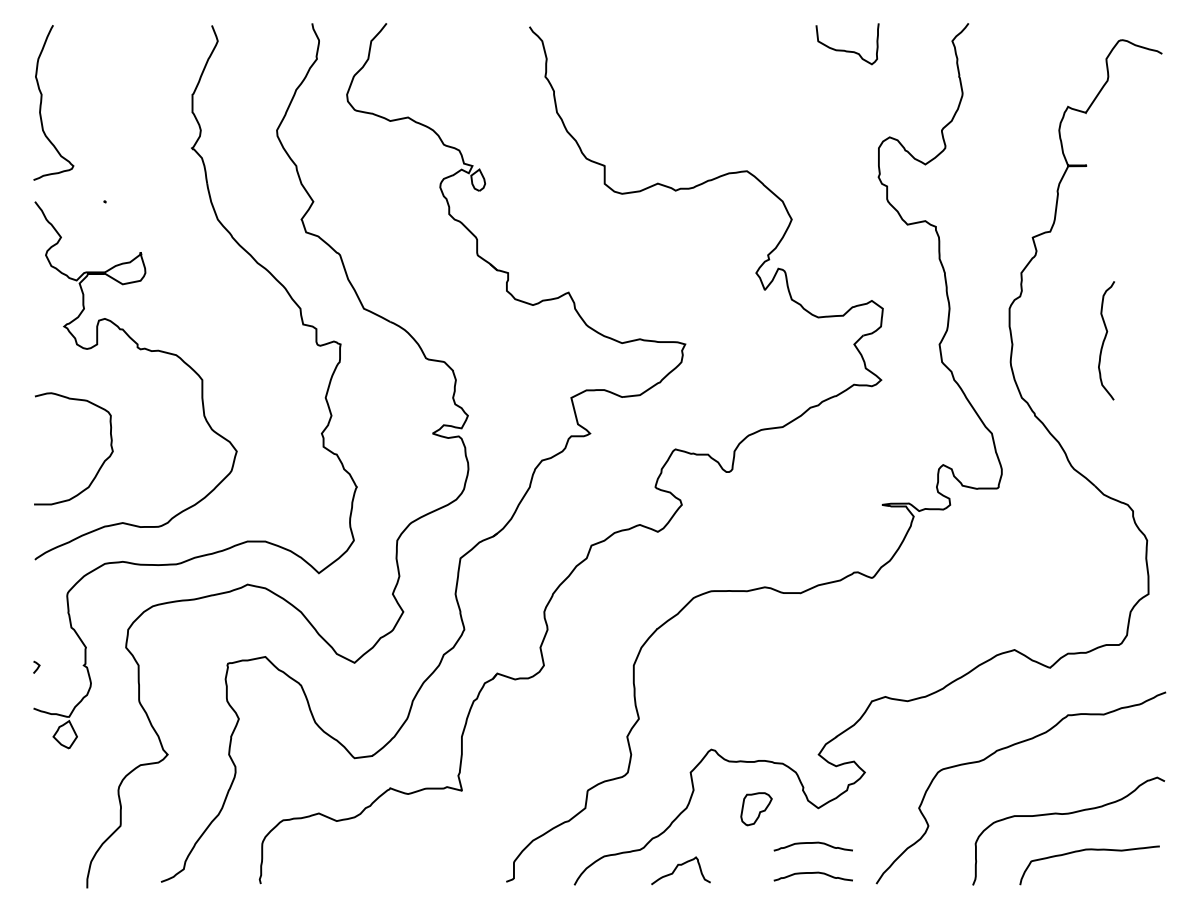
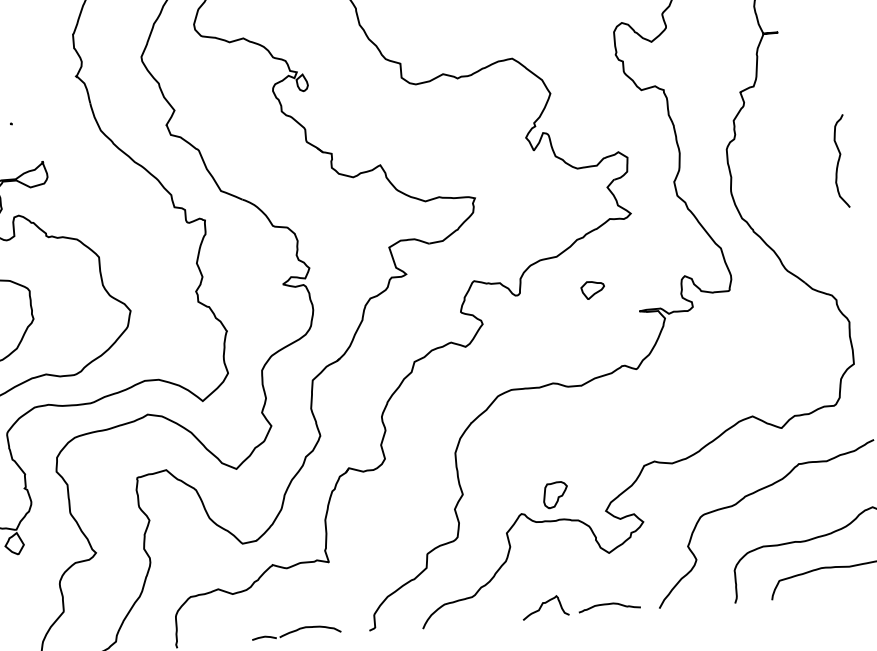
curve: (1105, 339) -> (839, 160), moved
part: (824, 472) -> (592, 289), added
part: (756, 809) -> (555, 495), moved
curve: (812, 843) -> (606, 581), removed
curve: (676, 869) -> (541, 606), moved
part: (413, 875) -> (296, 631), added

